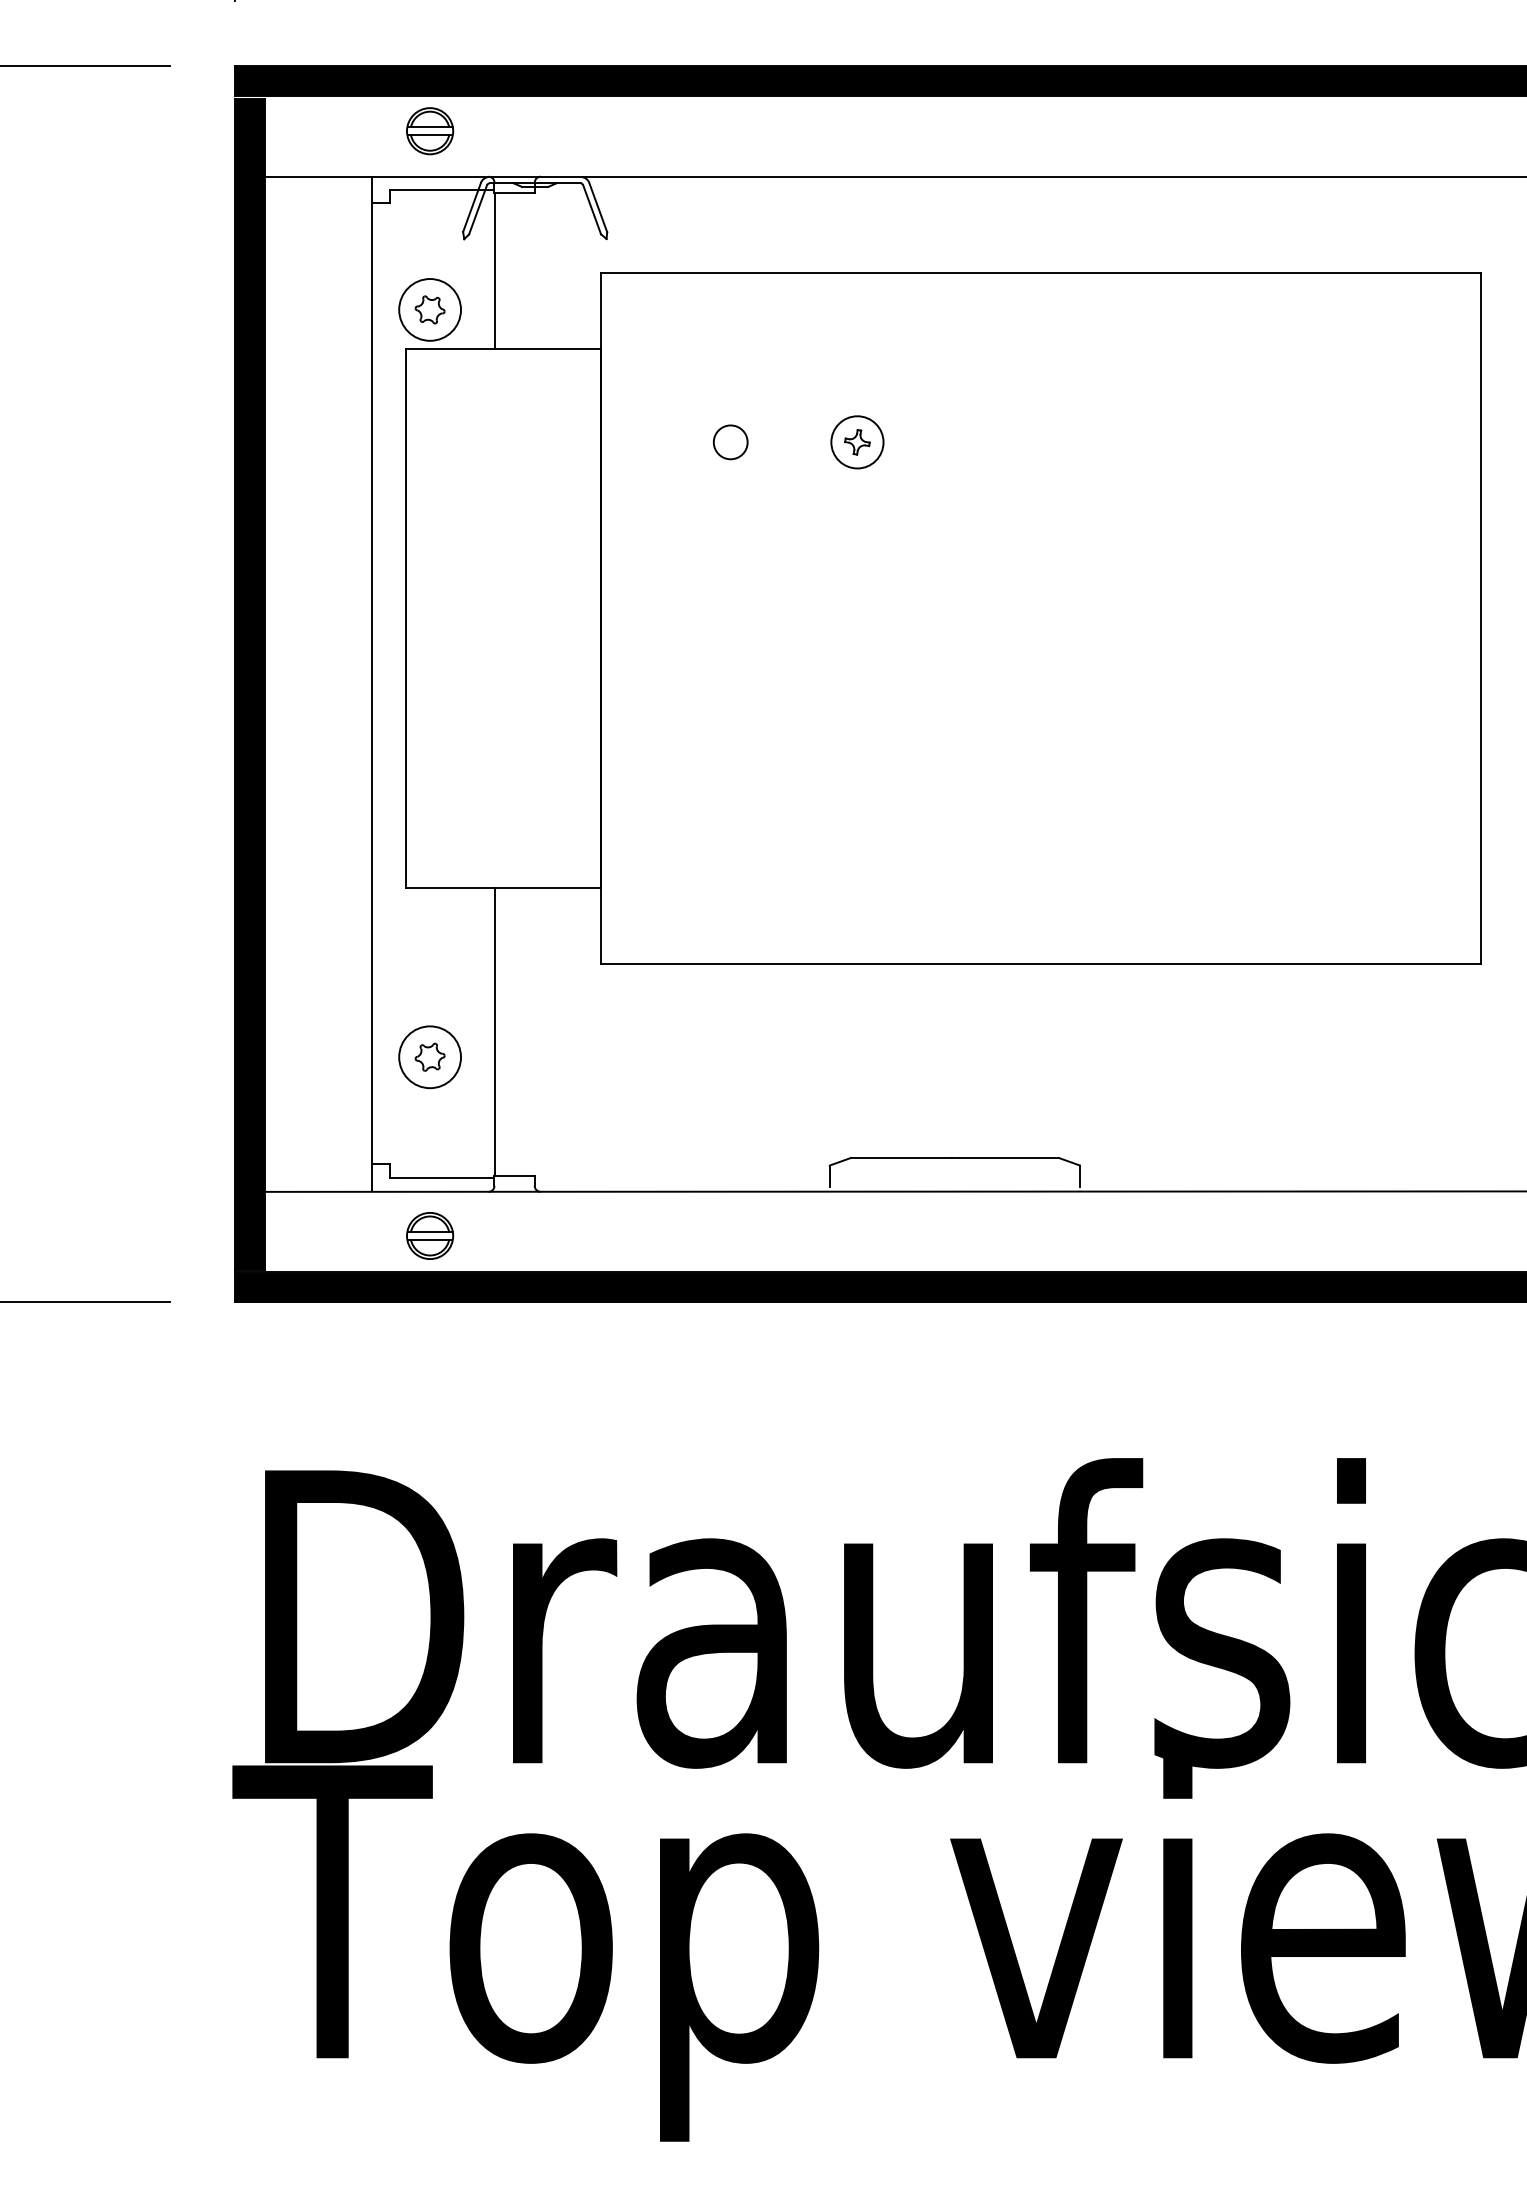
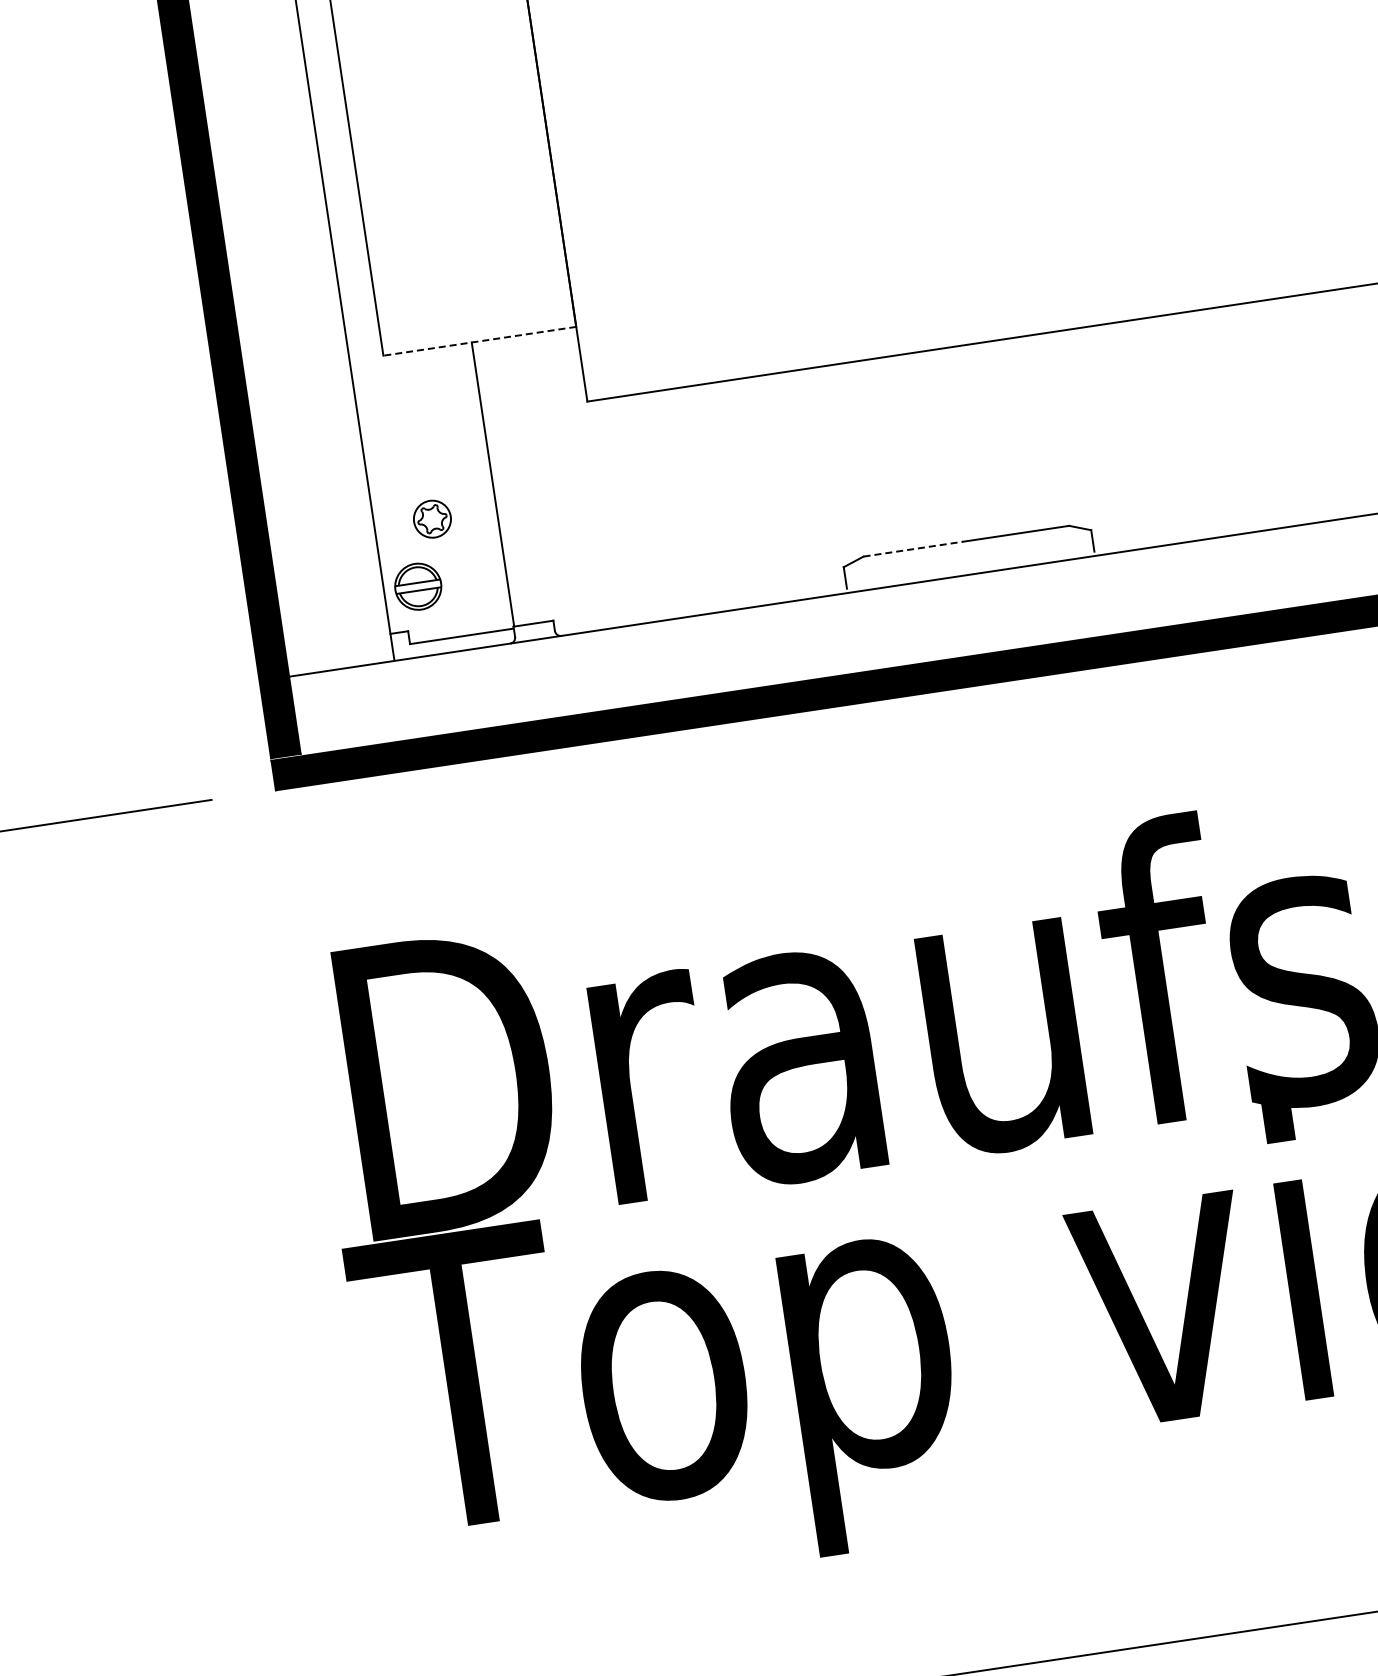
line: (502, 888) -> (479, 341), solid -> dashed
circle: (430, 1057) -> (432, 519), size x0.6
line: (901, 1157) -> (913, 548), solid -> dashed
part: (430, 1235) -> (418, 586), moved

